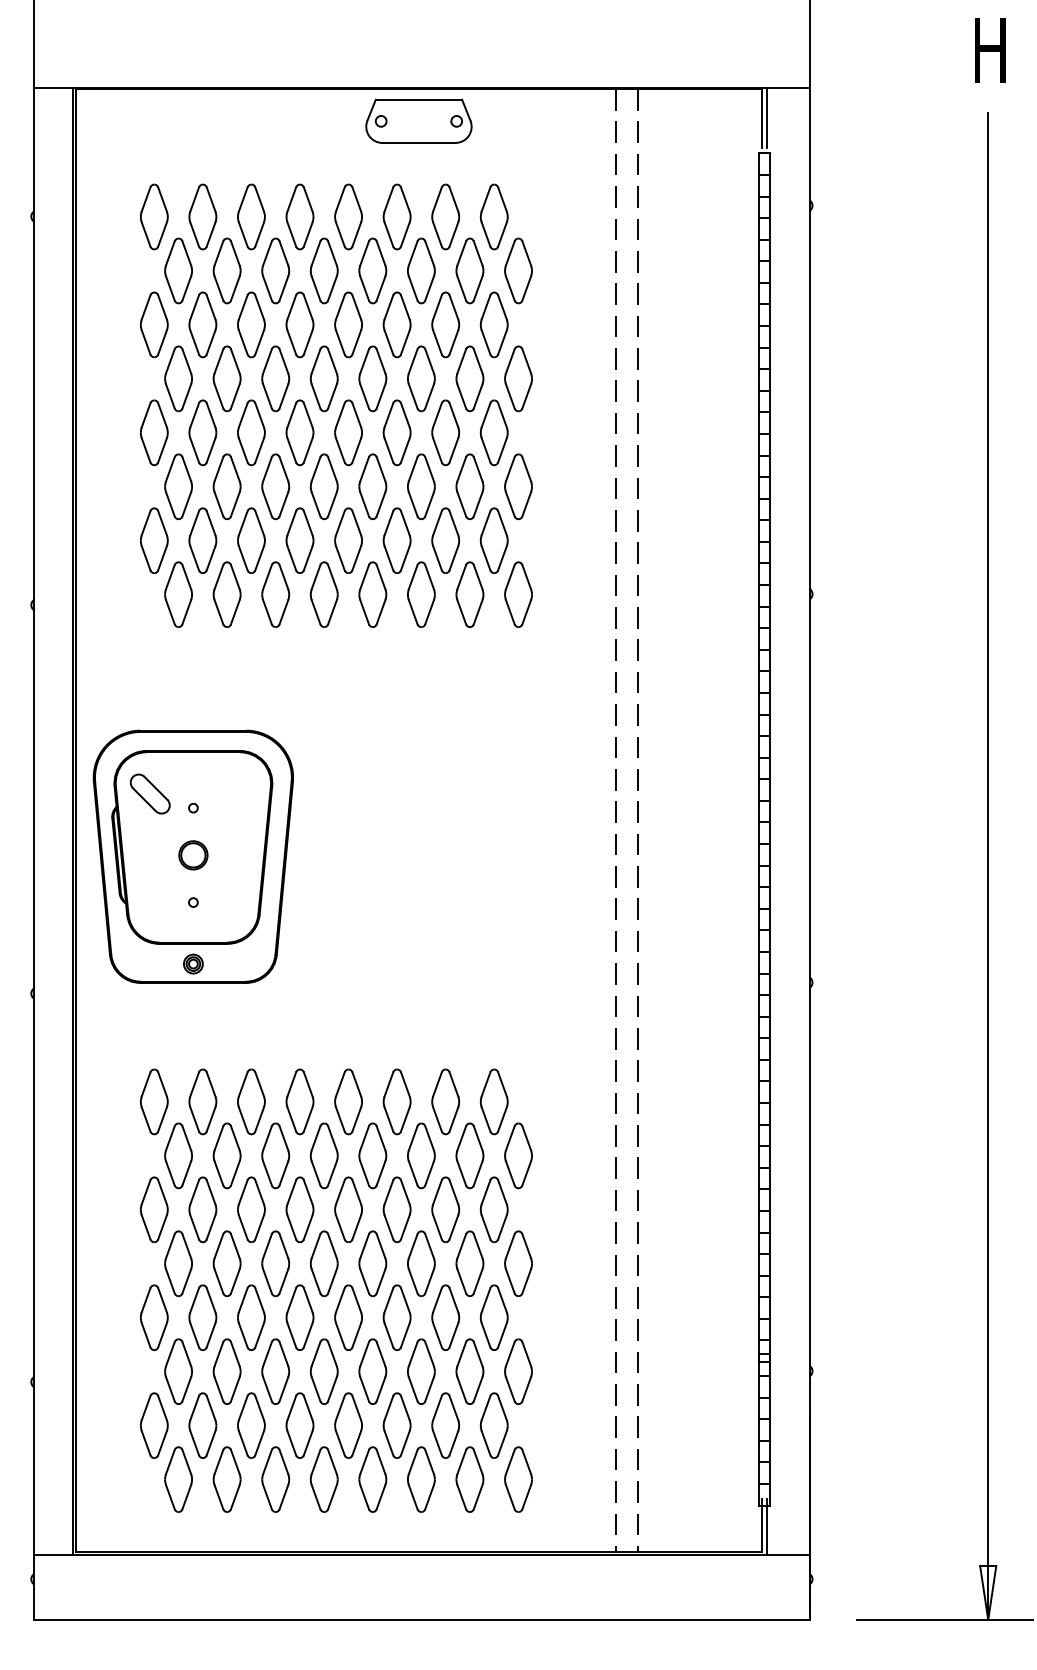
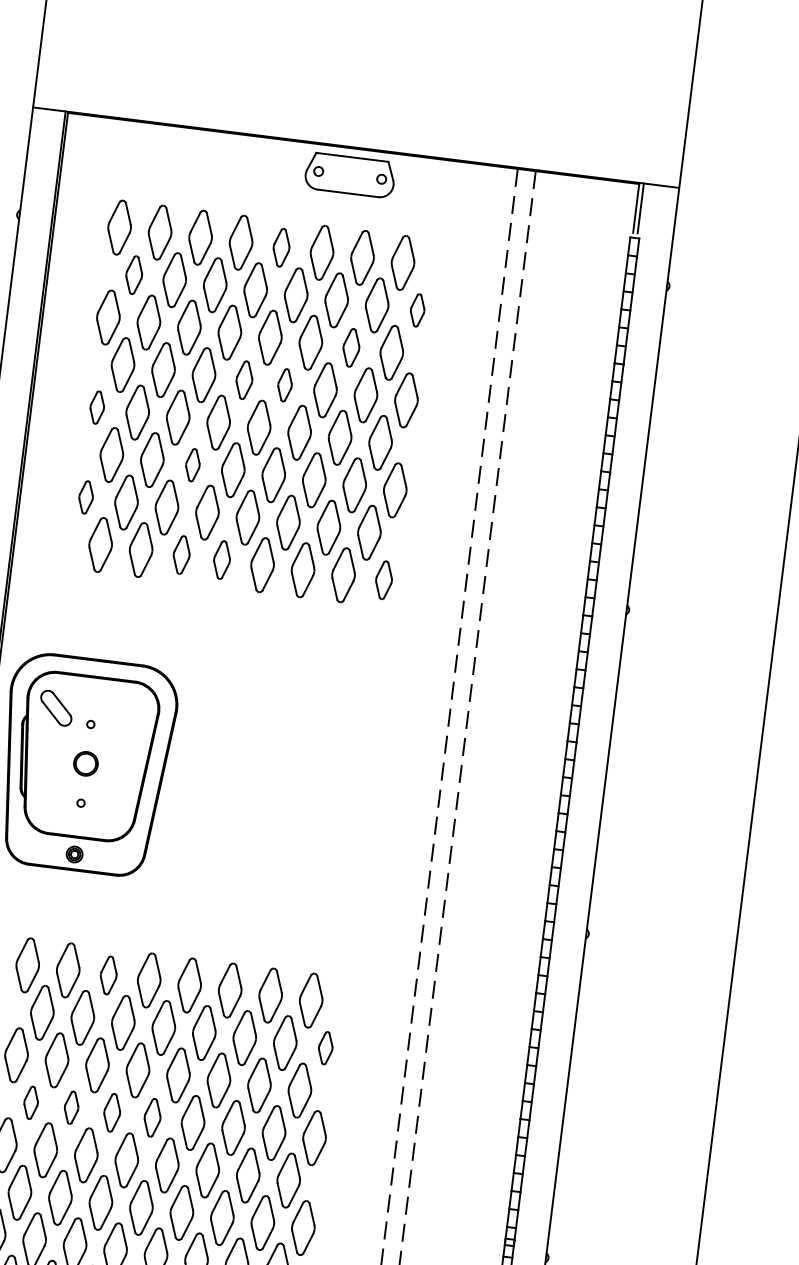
part: (348, 216) -> (281, 247), size x0.7
part: (178, 270) -> (134, 274), size x0.7
part: (518, 270) -> (417, 310), size x0.6
part: (445, 324) -> (351, 347), size x0.7
part: (323, 378) -> (243, 379), size x0.7
part: (372, 378) -> (284, 384), size x0.6
part: (154, 432) -> (97, 407), size x0.6
part: (275, 486) -> (192, 464), size x0.6
part: (154, 540) -> (86, 497), size x0.6
part: (275, 594) -> (181, 554), size x0.7
part: (323, 594) -> (221, 559), size x0.7
part: (518, 594) -> (384, 580), size x0.7
part: (251, 1101) -> (108, 975), size x0.7
part: (518, 1155) -> (325, 1047), size x0.6
part: (178, 1263) -> (31, 1102), size x0.6
part: (226, 1263) -> (71, 1107), size x0.6
part: (275, 1263) -> (111, 1112), size x0.7
part: (323, 1263) -> (152, 1117), size x0.7

